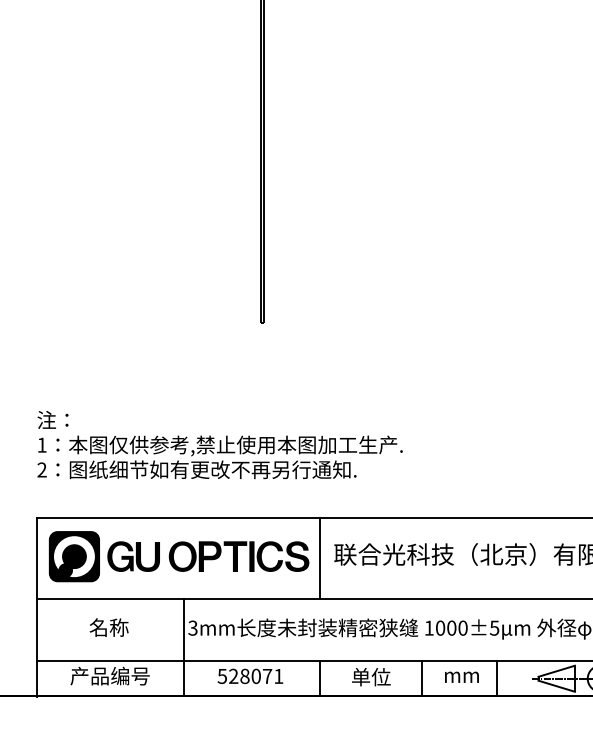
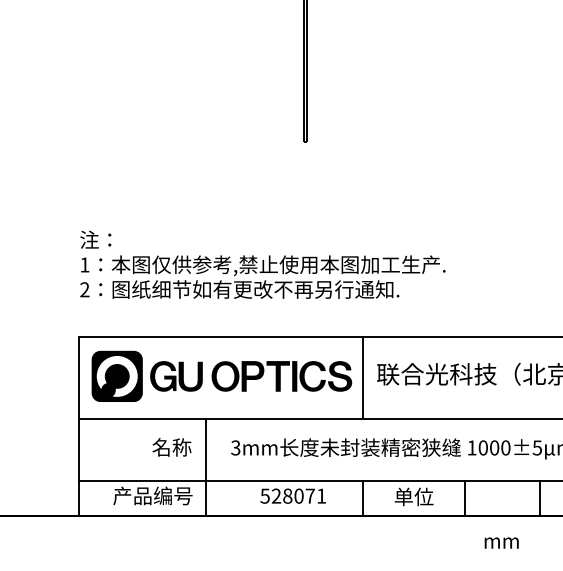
text: (108, 627) -> (171, 447), moved
line: (184, 647) -> (206, 467), moved
text: (461, 676) -> (501, 542), moved

